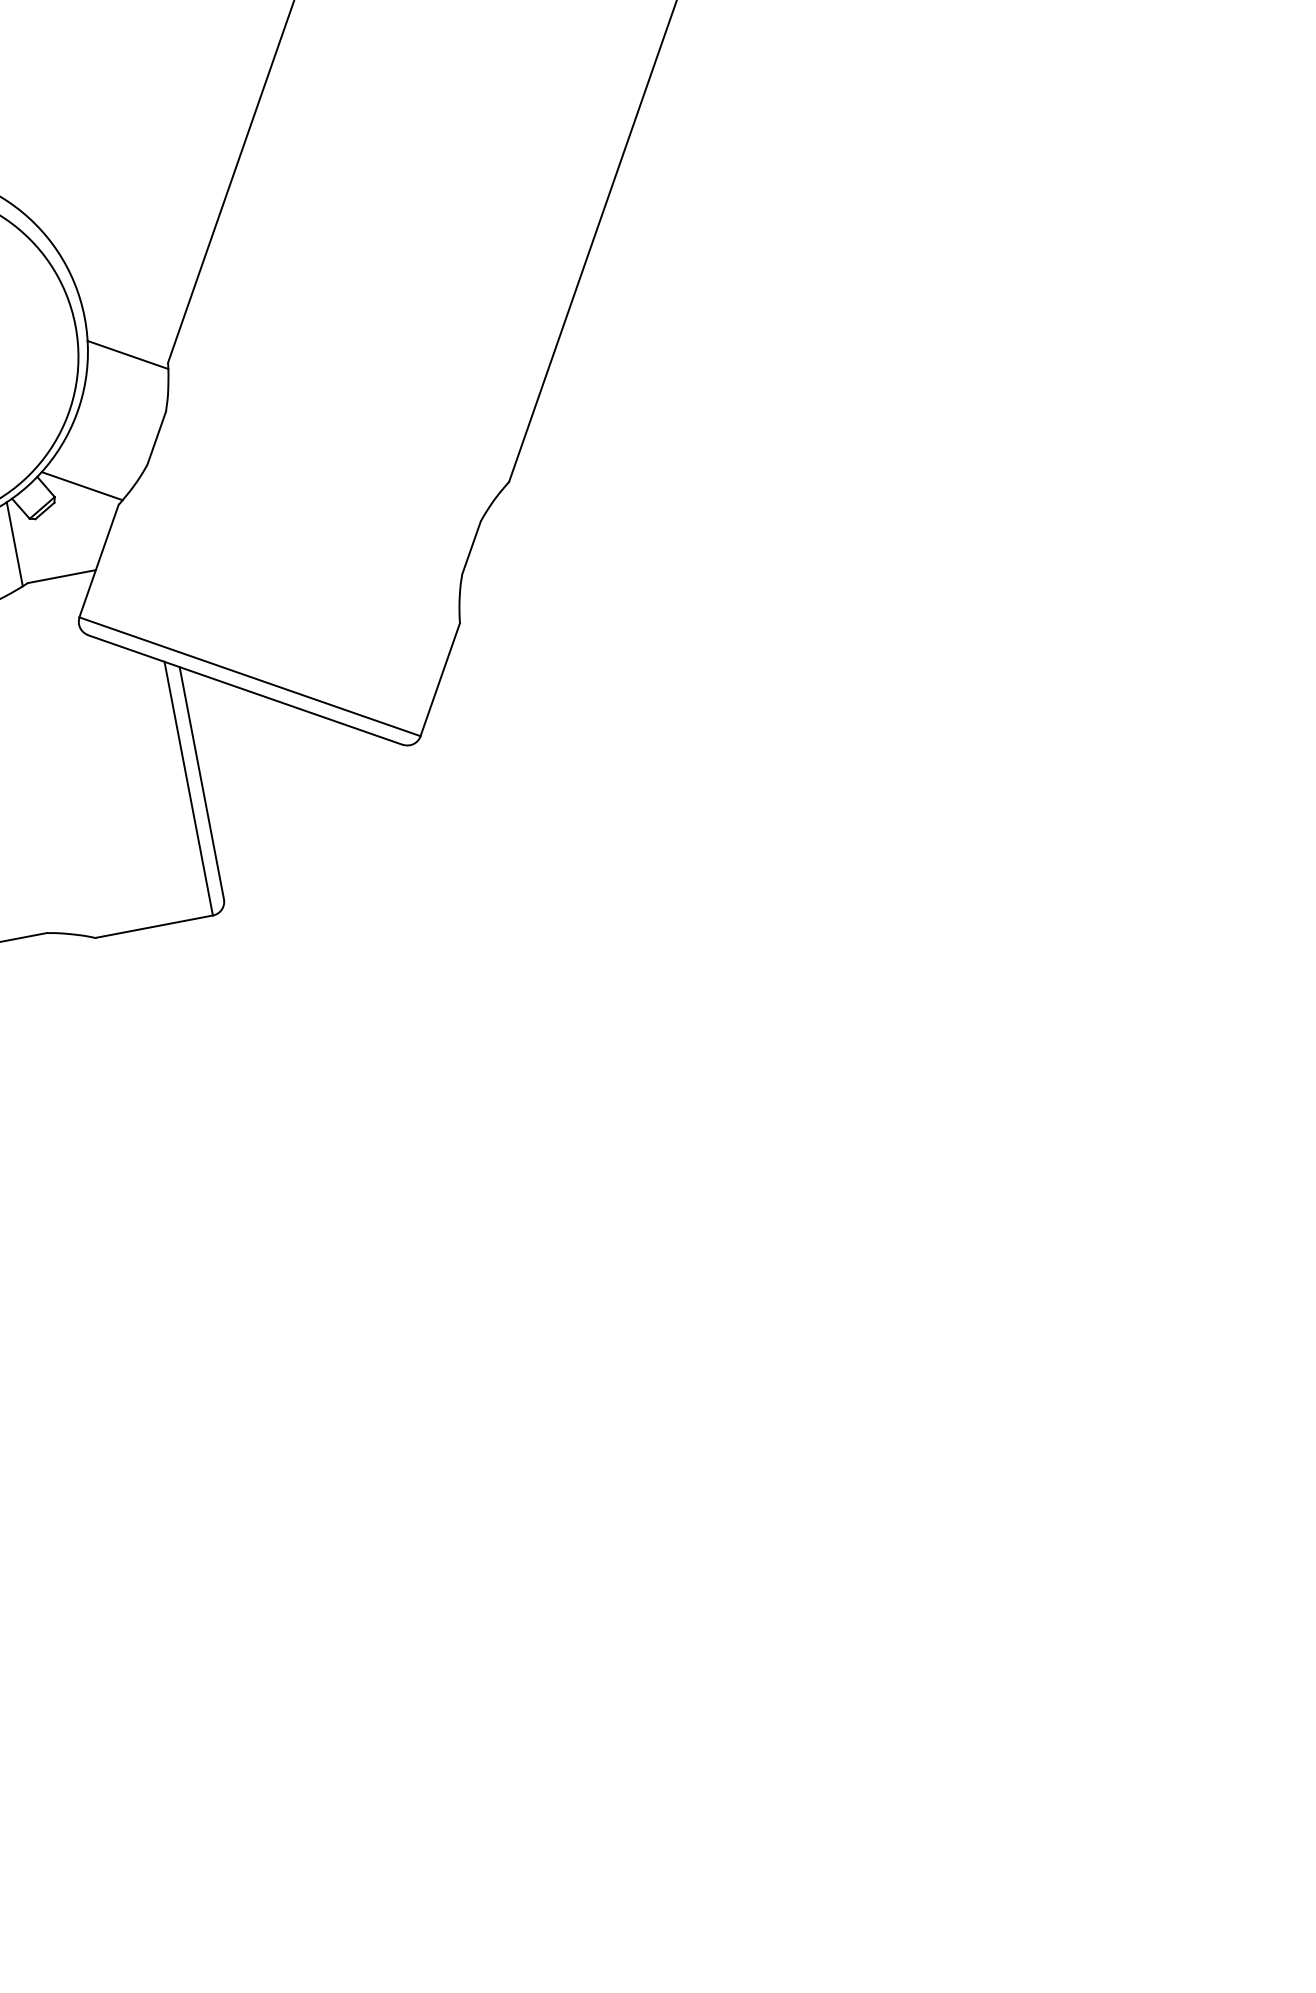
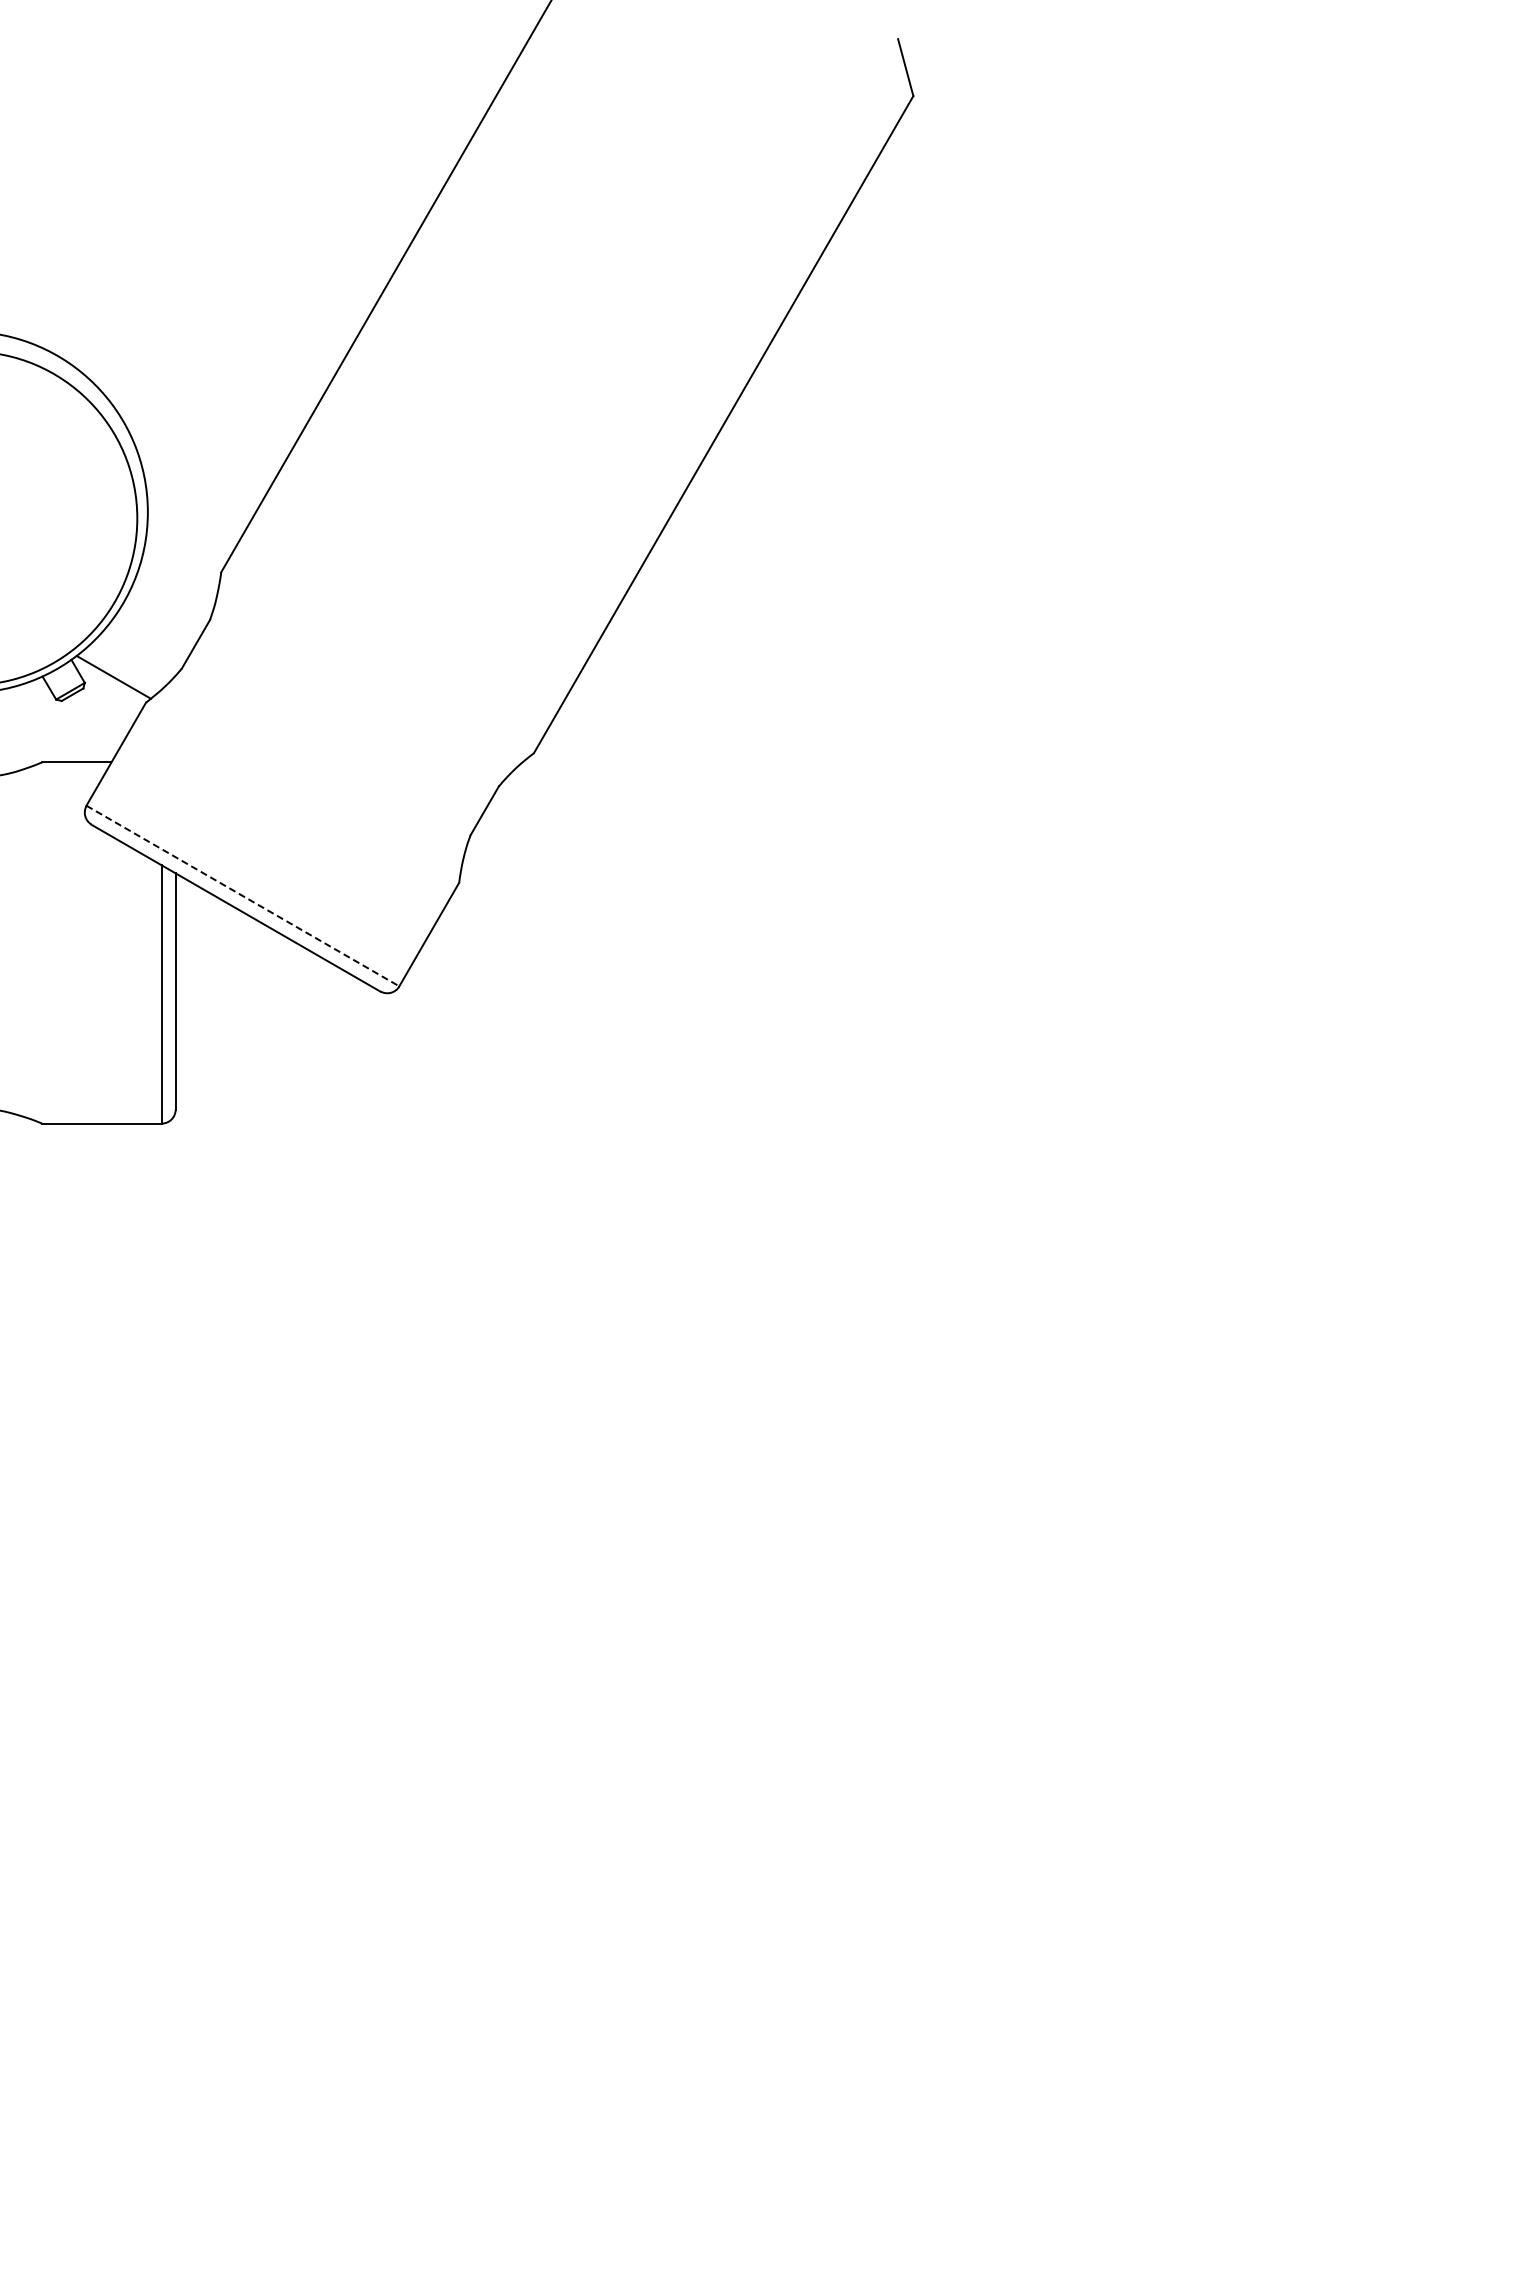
line: (128, 354) -> (183, 556), removed
line: (14, 544) -> (36, 721), removed
line: (249, 677) -> (242, 896), solid -> dashed

